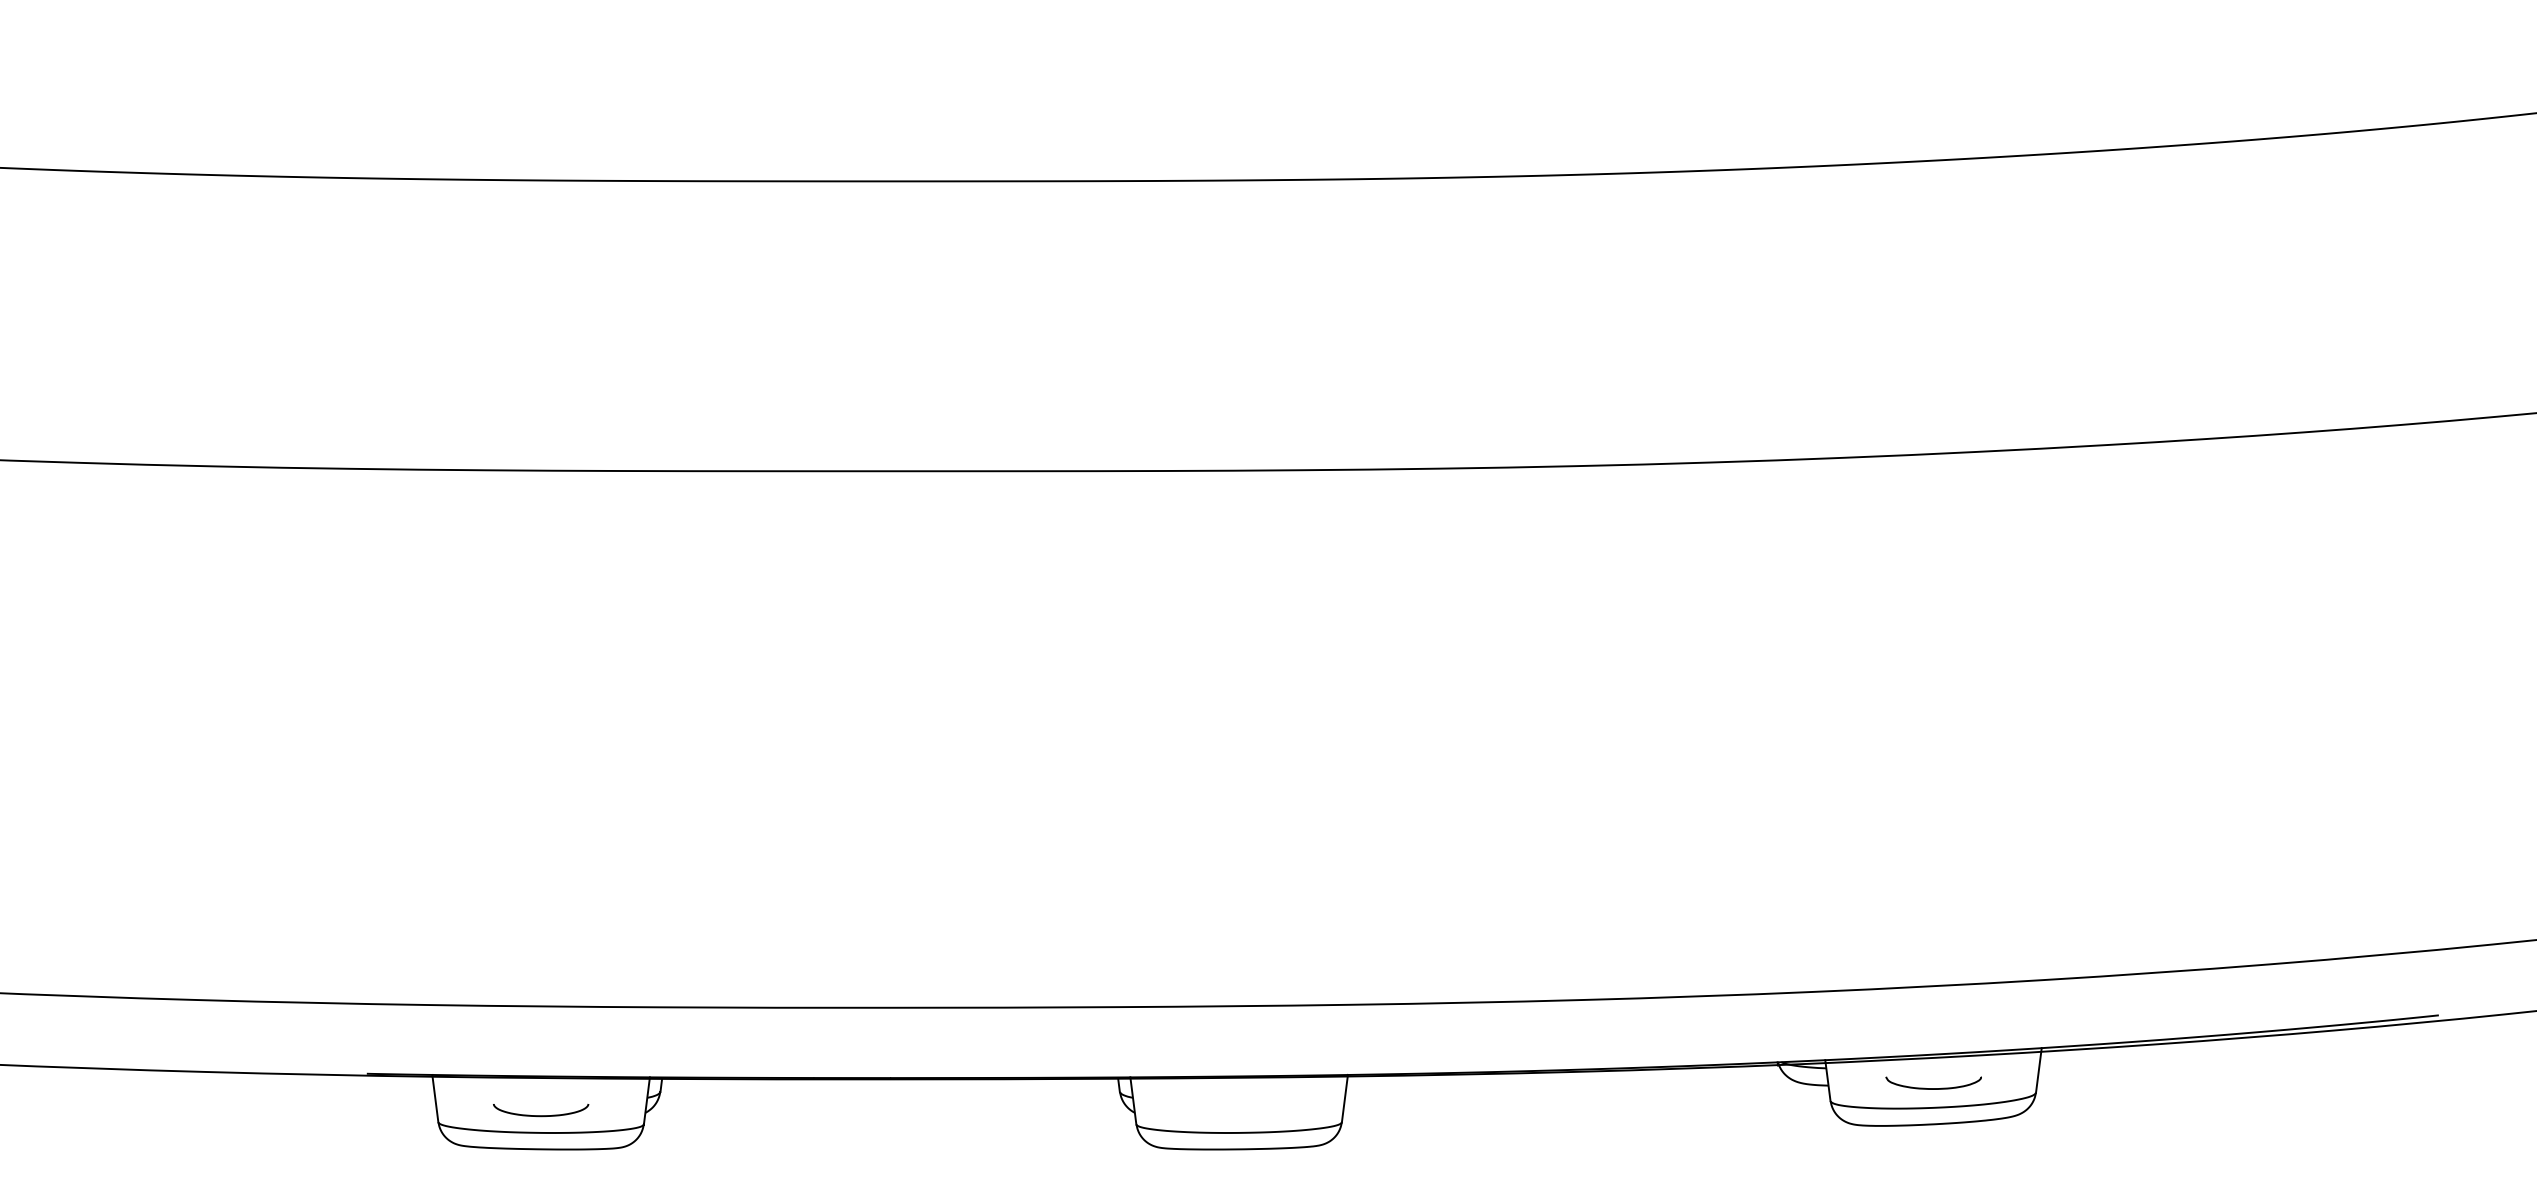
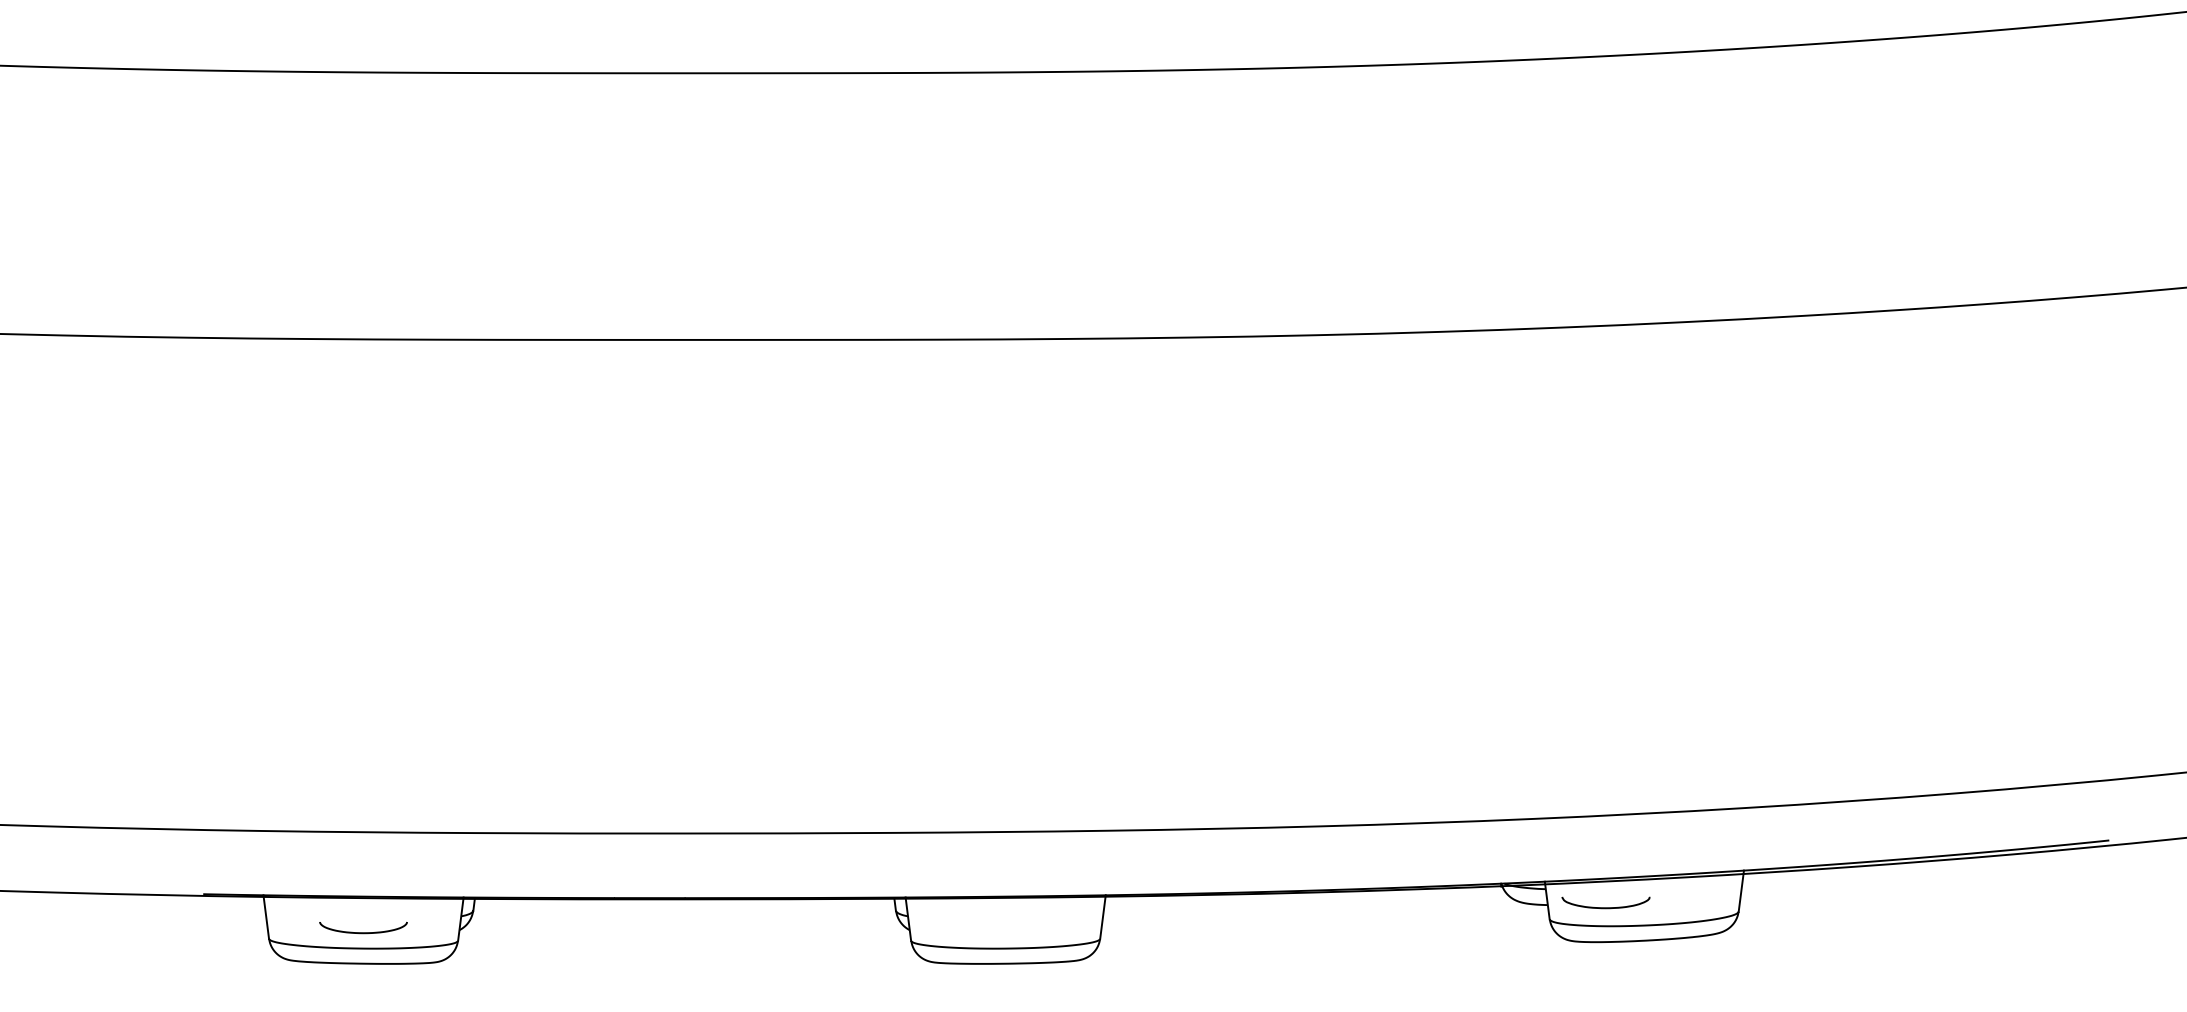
curve: (1933, 1088) -> (1605, 907), moved

